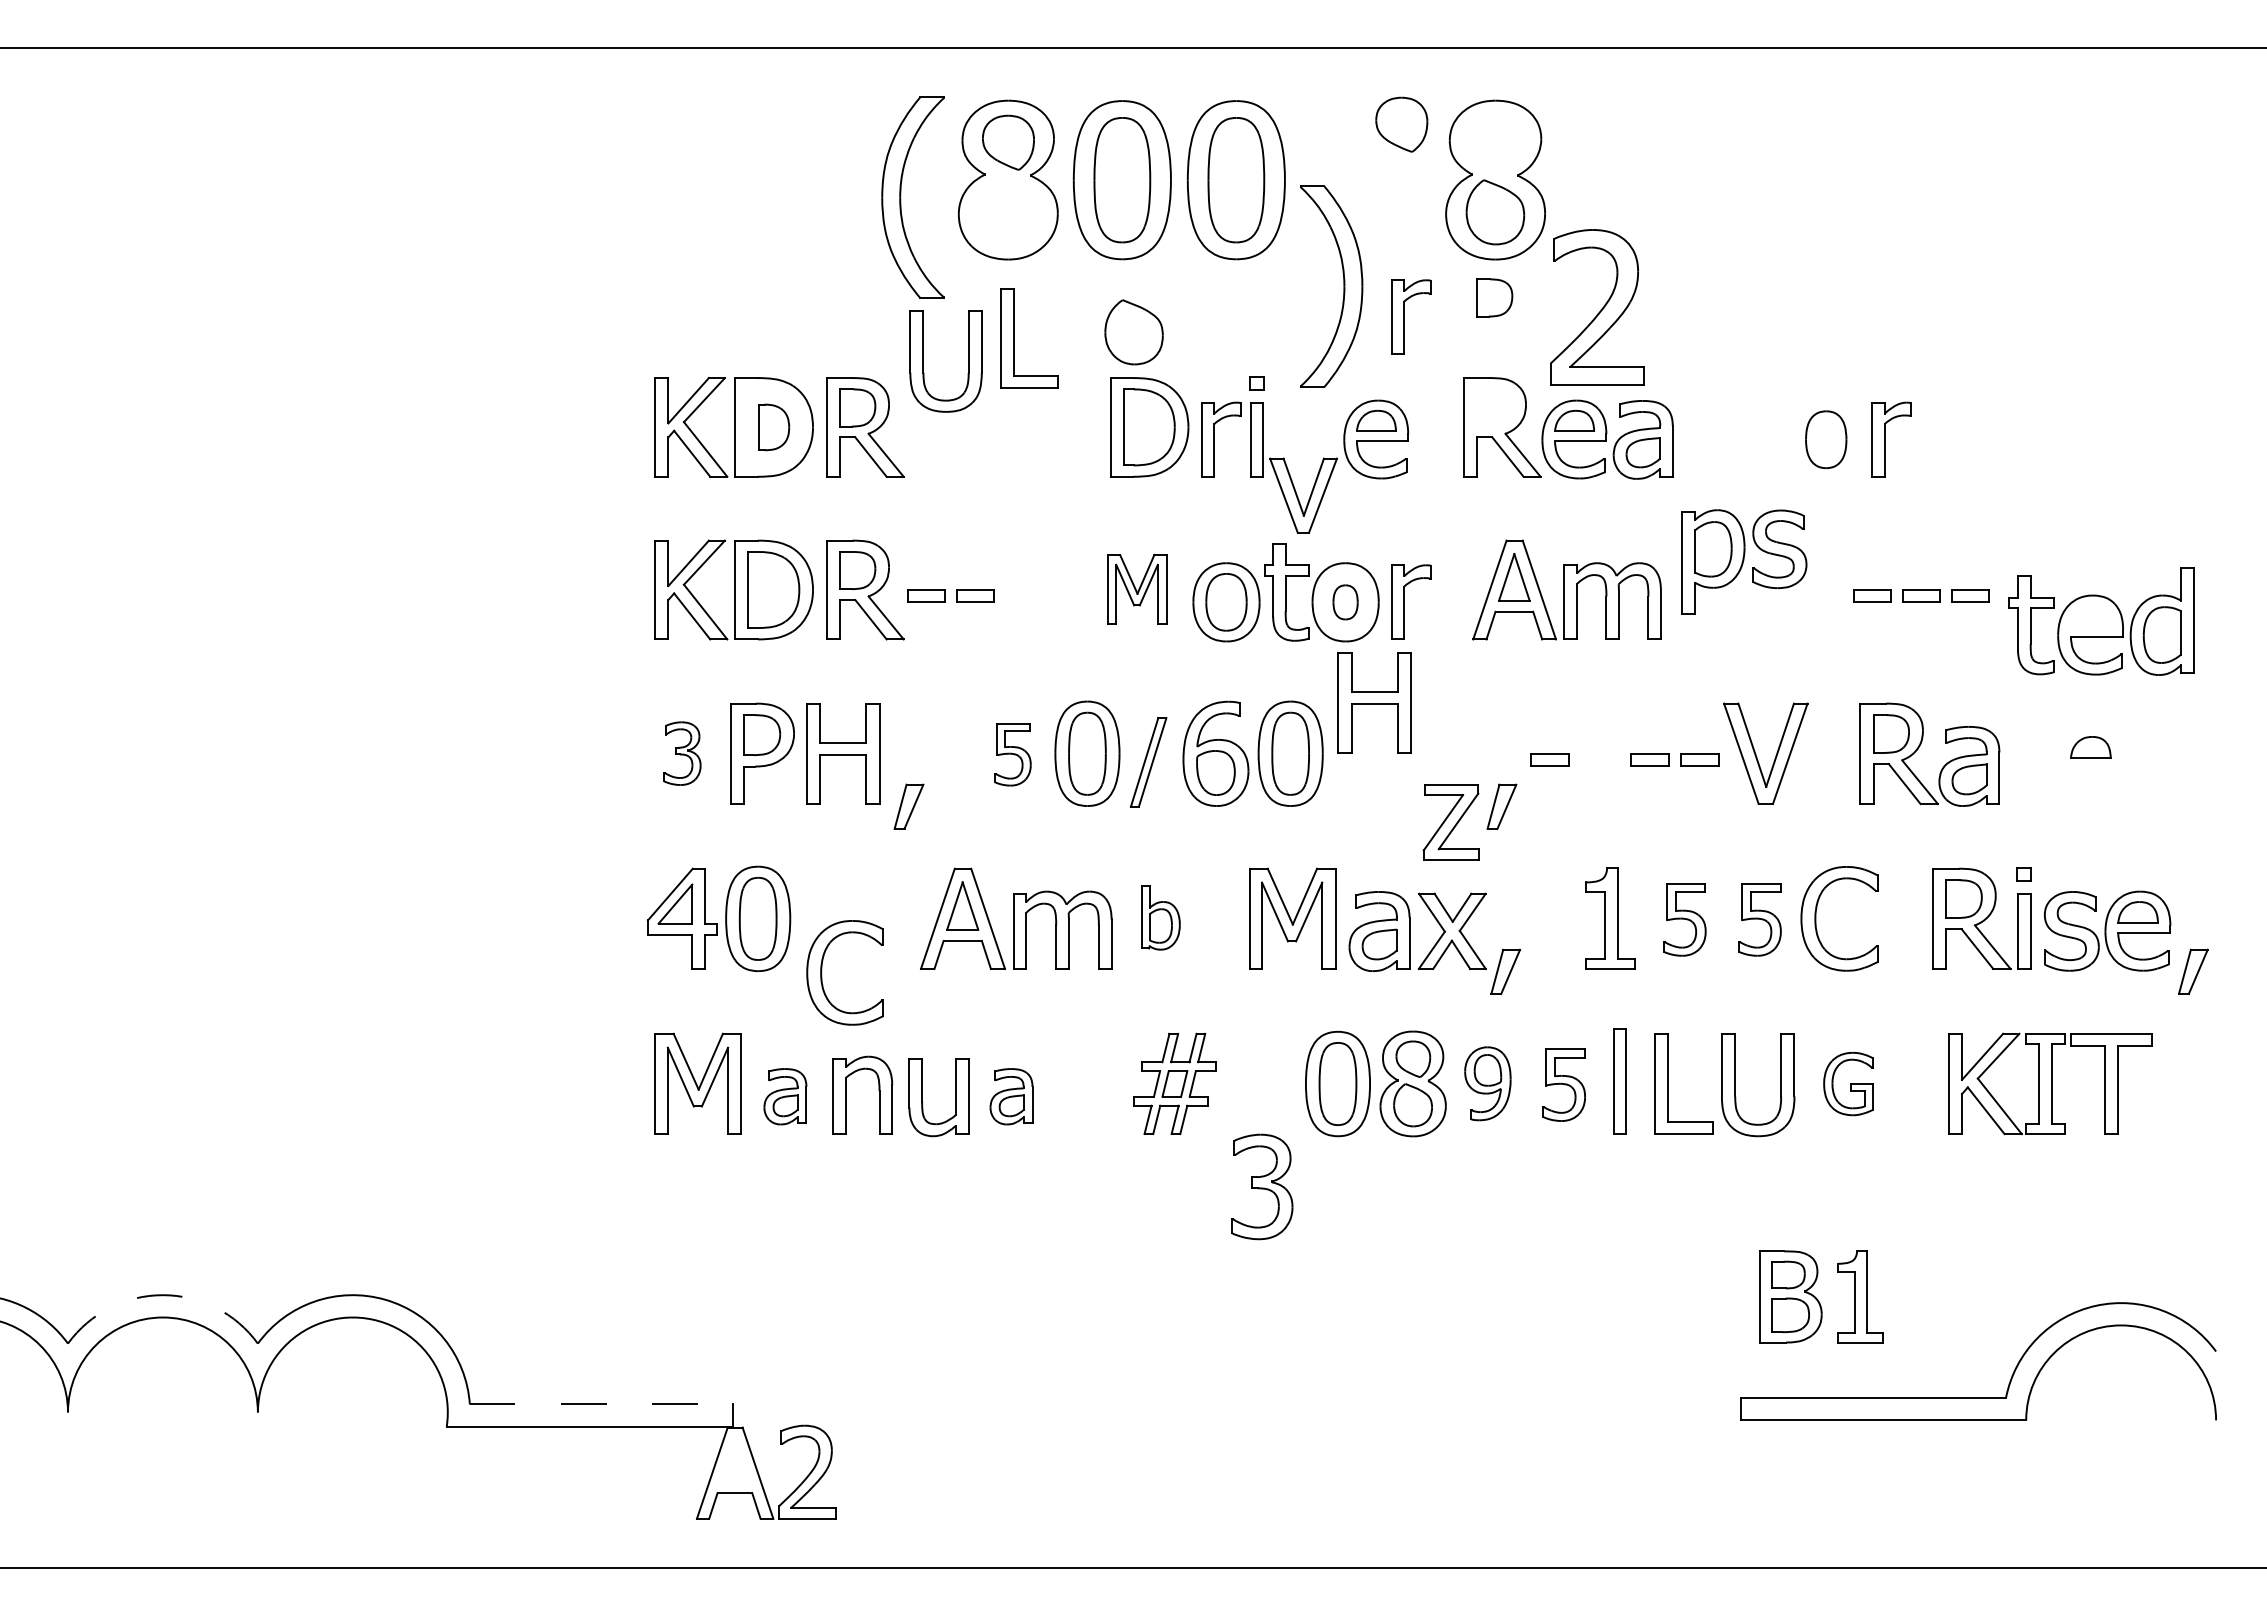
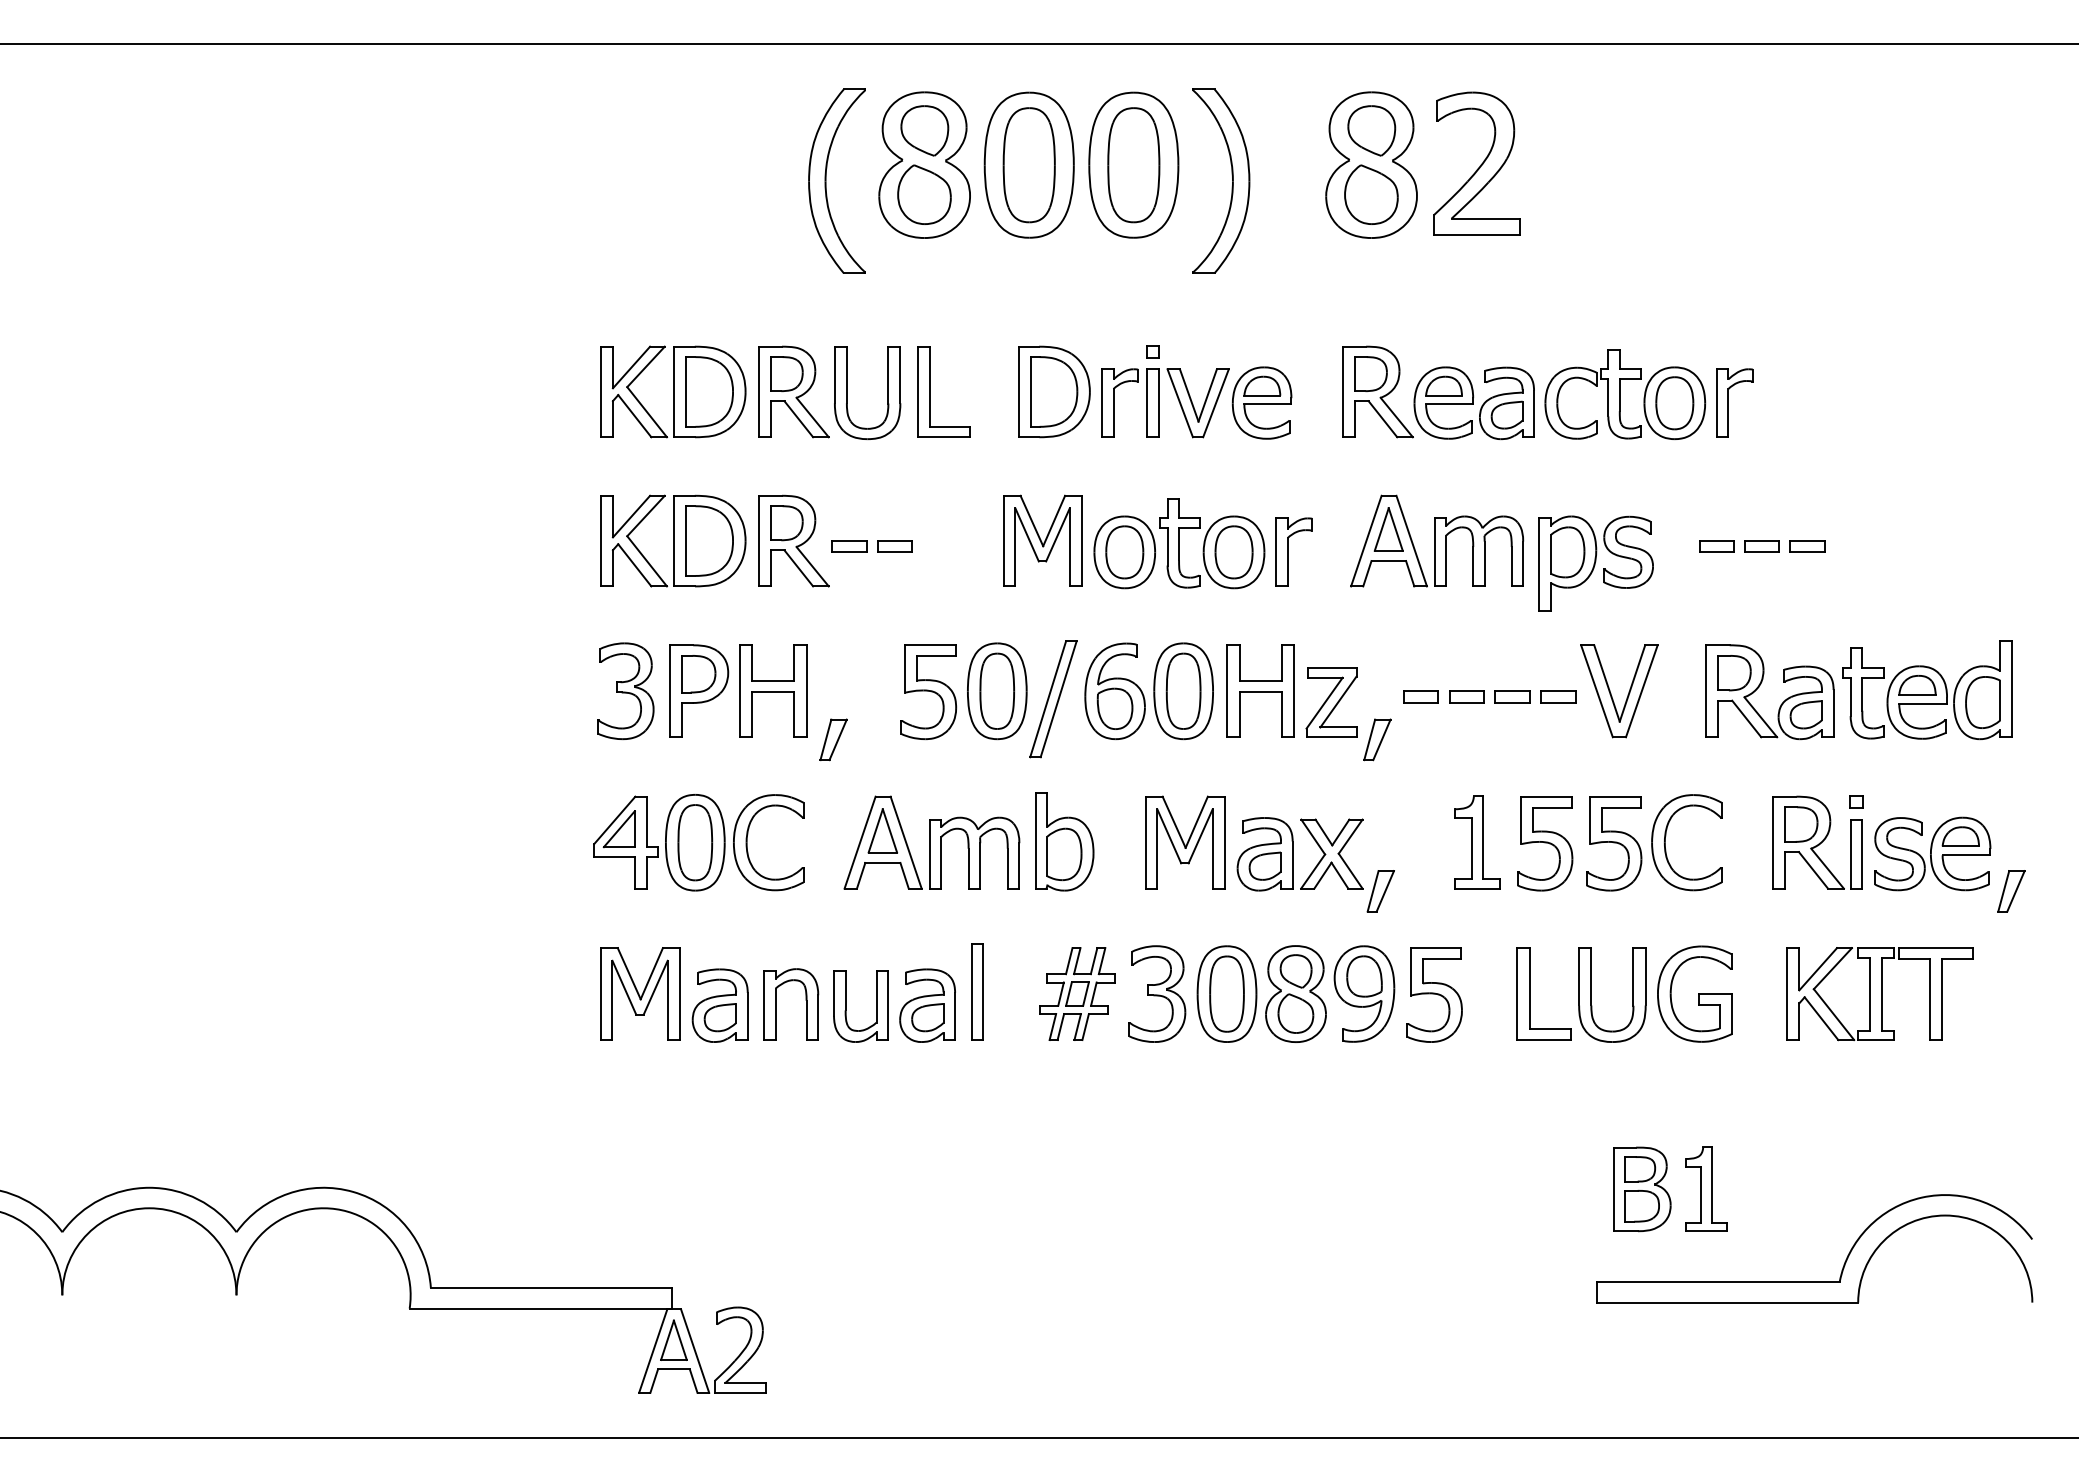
part: (1401, 124) -> (1371, 130), moved
part: (1343, 286) -> (1232, 181), moved
part: (1494, 297) -> (1370, 373), moved
part: (1597, 307) -> (1476, 163), moved
part: (1404, 316) -> (1288, 290), removed
part: (1133, 332) -> (923, 194), moved
part: (1014, 338) -> (930, 392), moved
part: (923, 361) -> (846, 392), moved
part: (773, 427) -> (709, 392), size x1.67
part: (1772, 429) -> (1625, 393), added
part: (1303, 495) -> (1198, 403), moved
part: (1744, 561) -> (1596, 563), moved
part: (1137, 589) -> (1043, 540), size x1.43
part: (1345, 602) -> (1233, 552), size x1.67
part: (2101, 621) -> (1927, 690), moved
part: (1374, 702) -> (1260, 691), moved
part: (682, 753) -> (625, 691), size x1.67
part: (1012, 754) -> (928, 691), size x1.67
part: (1599, 759) -> (1466, 696), added
part: (1148, 762) -> (1053, 699), size x1.43
part: (1450, 822) -> (1331, 702), moved
part: (1160, 917) -> (1064, 841), size x1.67
part: (1684, 919) -> (1544, 843), size x1.43
part: (1759, 919) -> (1613, 843), size x1.43
part: (822, 972) -> (747, 842), moved
part: (1619, 1081) -> (977, 991), moved
part: (1487, 1083) -> (1364, 993), size x1.43
part: (1848, 1083) -> (1695, 993), size x1.67
part: (1563, 1085) -> (1433, 995), size x1.43
part: (785, 1096) -> (720, 1005), size x1.43
part: (1011, 1096) -> (927, 1005), size x1.43
part: (1262, 1186) -> (1157, 993), moved
arc: (162, 1295) -> (148, 1188), dashed -> solid
line: (601, 1404) -> (551, 1288), dashed -> solid
part: (734, 1461) -> (673, 1340), added

